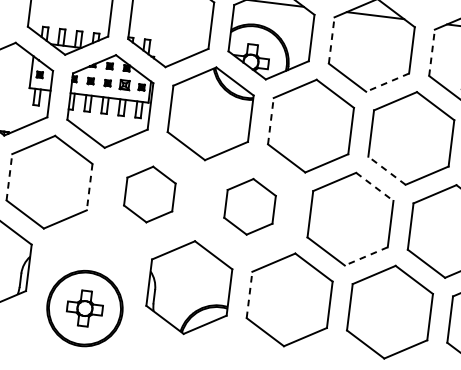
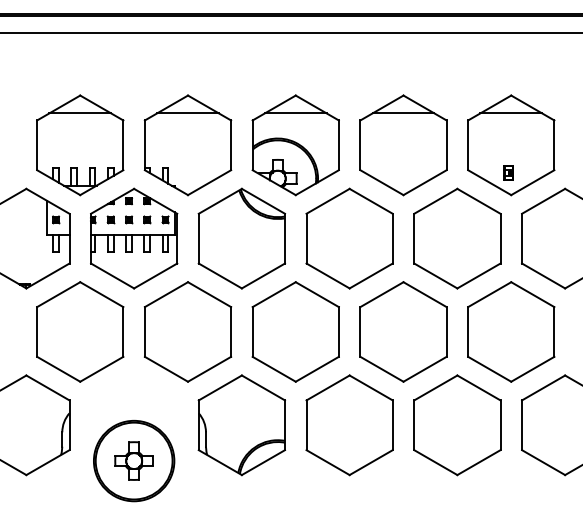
line: (331, 40) -> (360, 145), dashed -> solid
line: (432, 52) -> (468, 145), dashed -> solid
line: (388, 82) -> (425, 182), dashed -> solid
part: (125, 85) -> (147, 219), size x0.62
line: (270, 121) -> (306, 238), dashed -> solid
line: (386, 170) -> (435, 275), dashed -> solid
line: (9, 176) -> (37, 331), dashed -> solid
line: (89, 186) -> (123, 331), dashed -> solid
line: (375, 186) -> (425, 294), dashed -> solid
part: (149, 194) -> (187, 331), size x1.67
part: (249, 206) -> (295, 331), size x1.67
line: (366, 256) -> (425, 369), dashed -> solid
line: (249, 295) -> (306, 425), dashed -> solid

